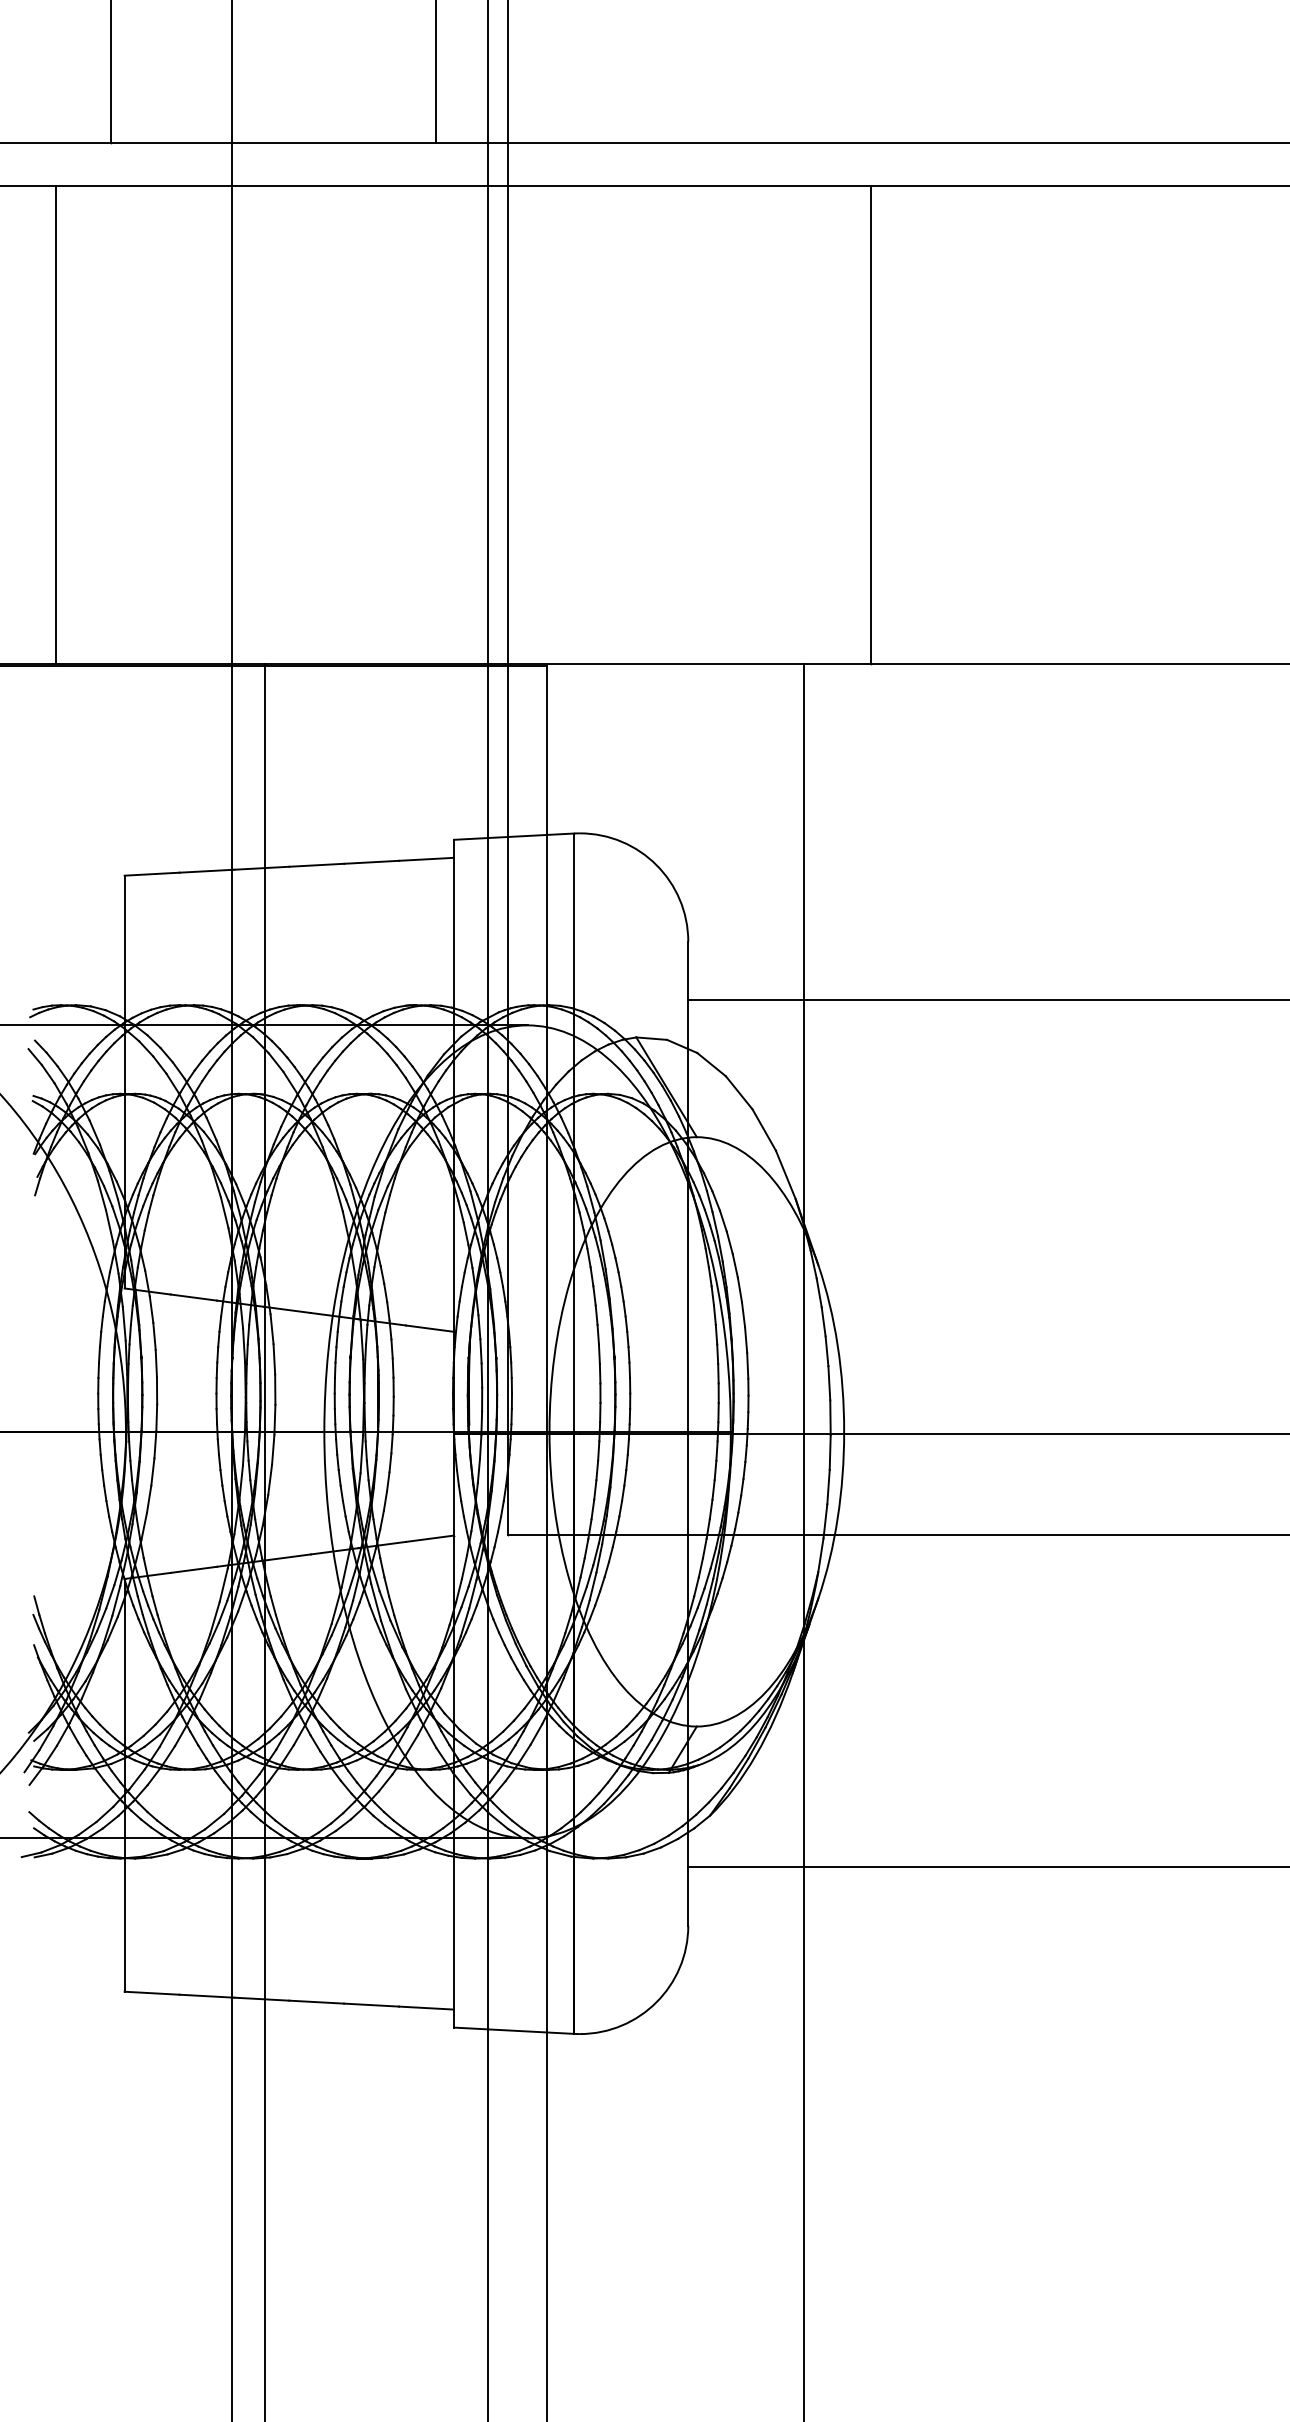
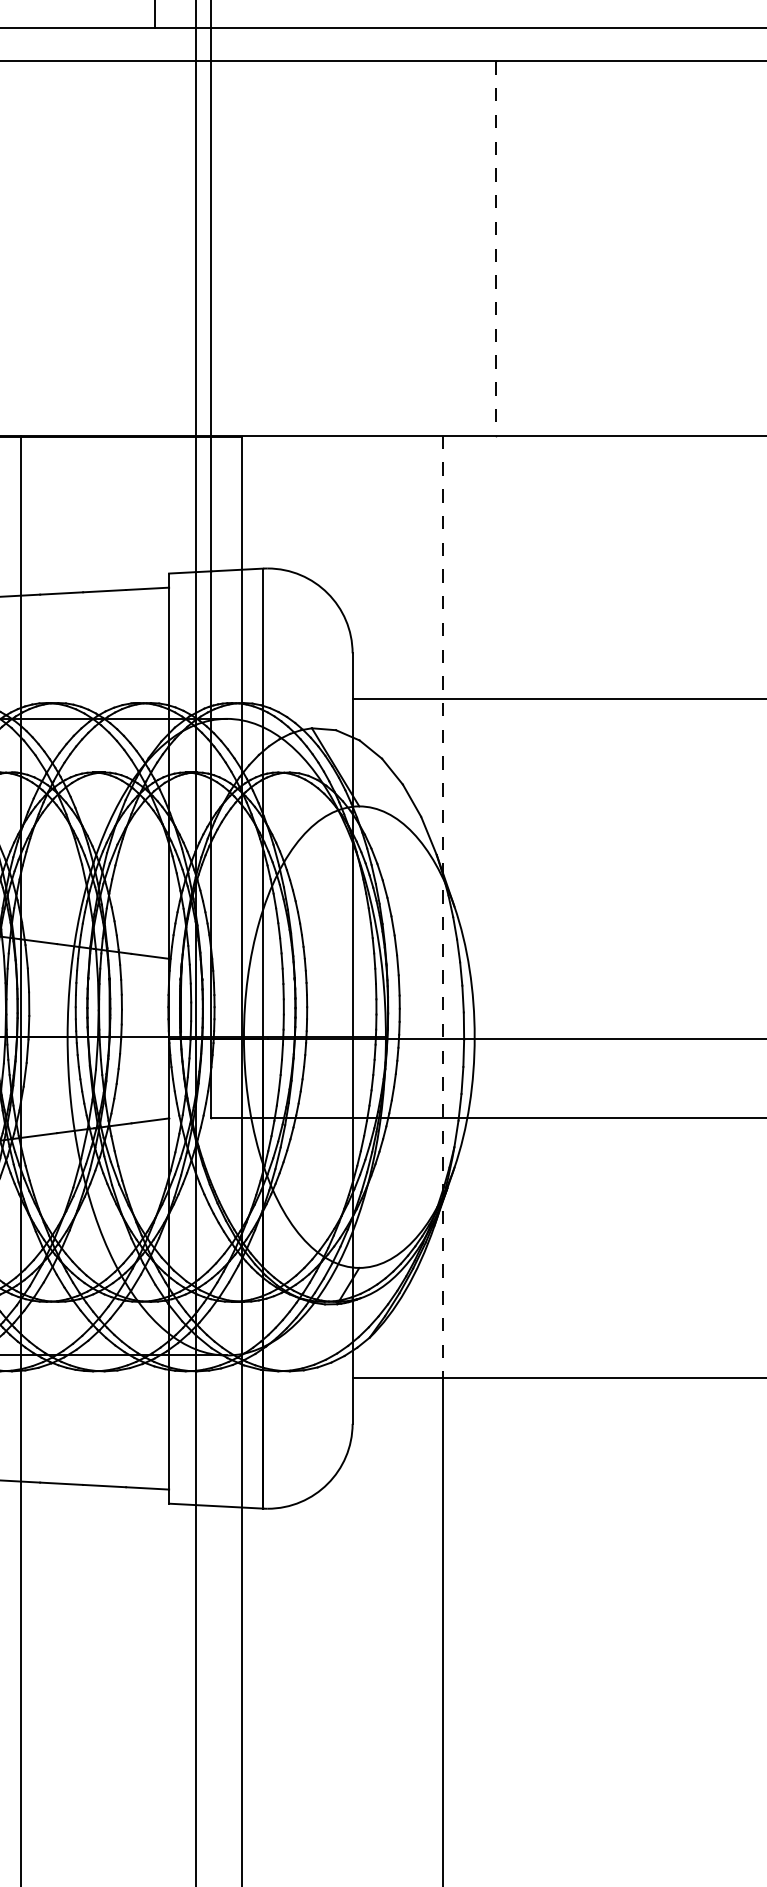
line: (870, 424) -> (495, 248), solid -> dashed
line: (803, 1265) -> (442, 906), solid -> dashed

